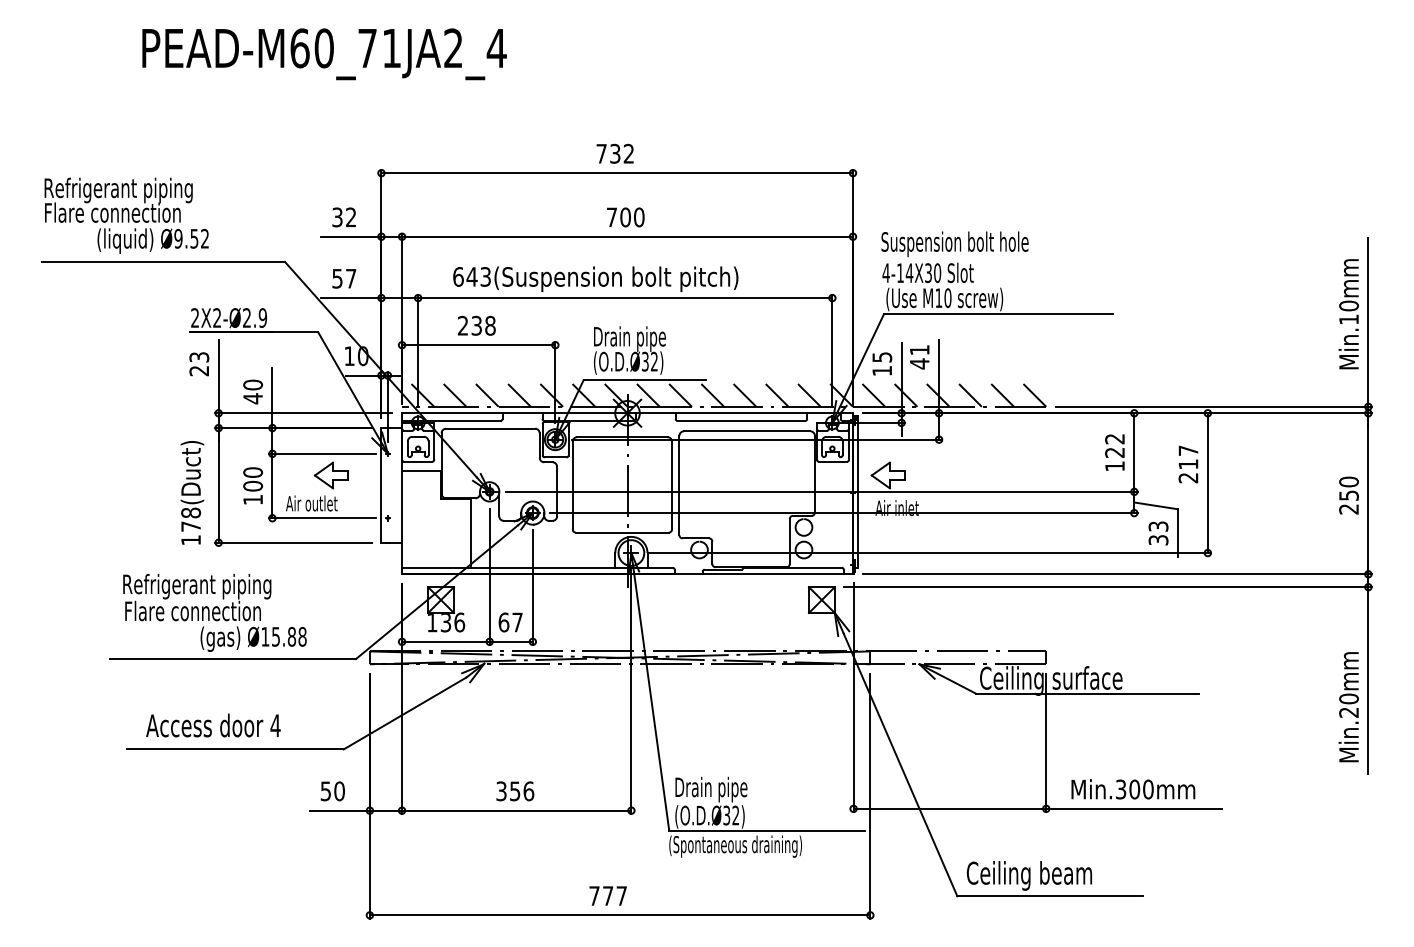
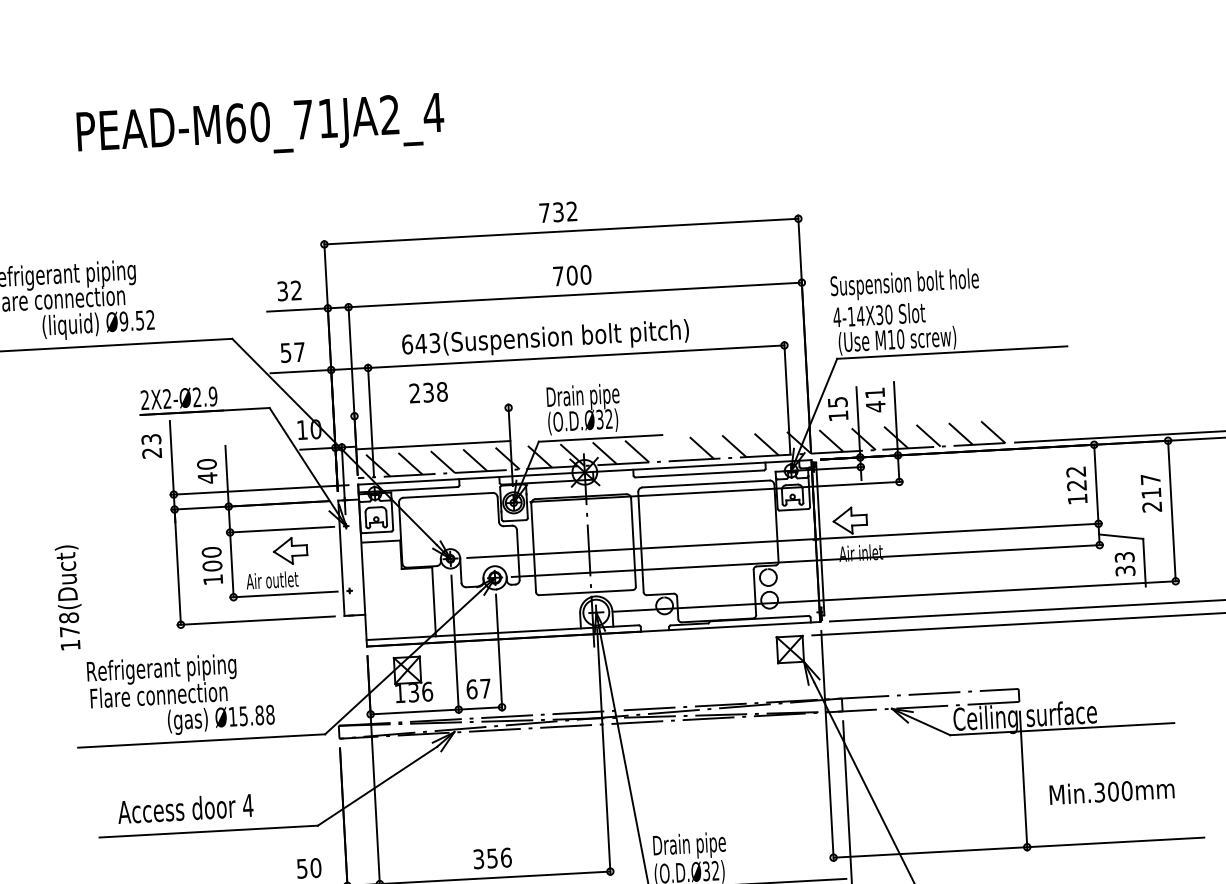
line: (478, 345) -> (433, 445), moved
line: (712, 395) -> (669, 449), removed
text: (192, 492) -> (69, 597), moved
text: (1133, 789) -> (1112, 791), moved

